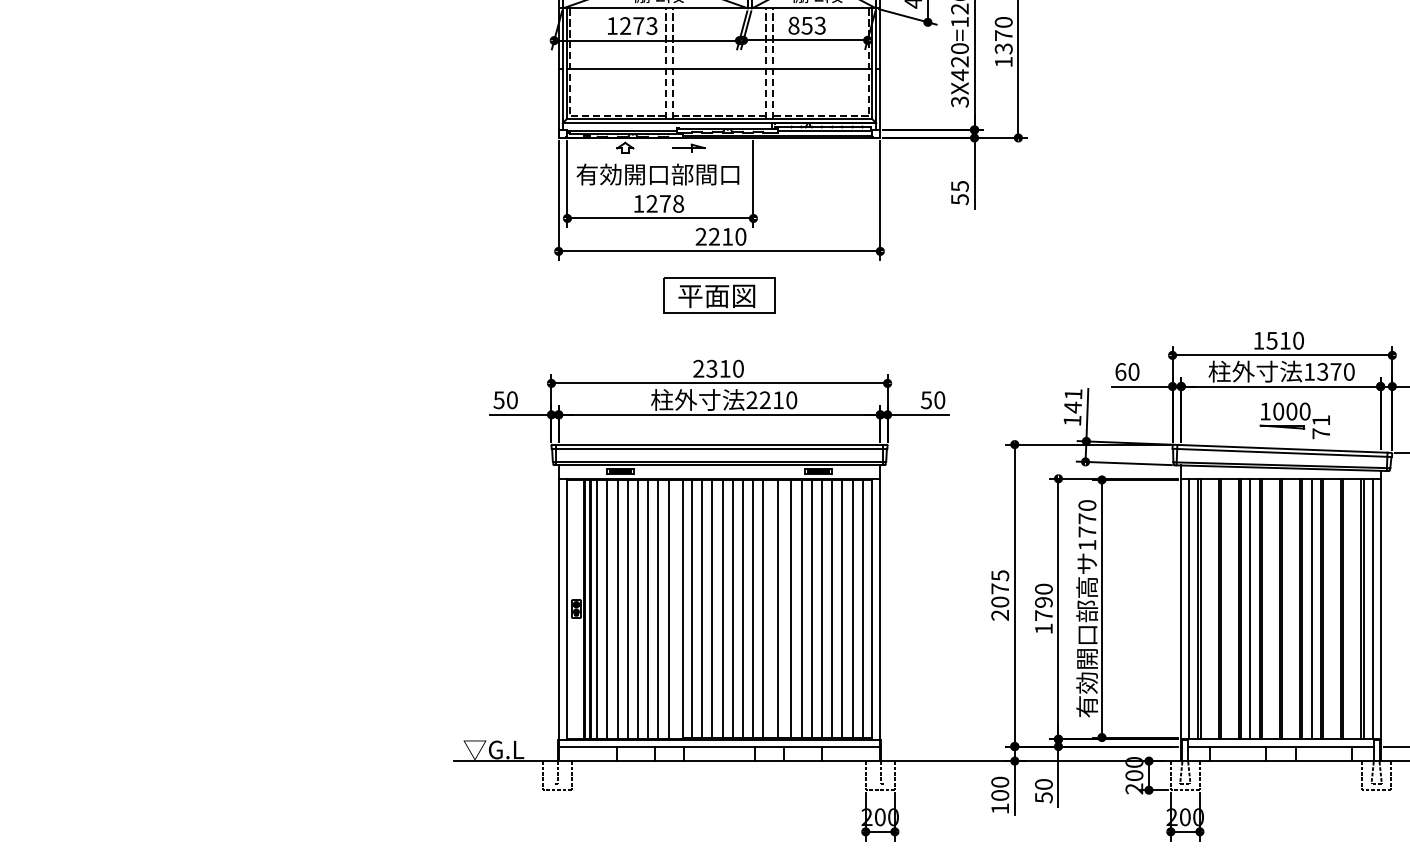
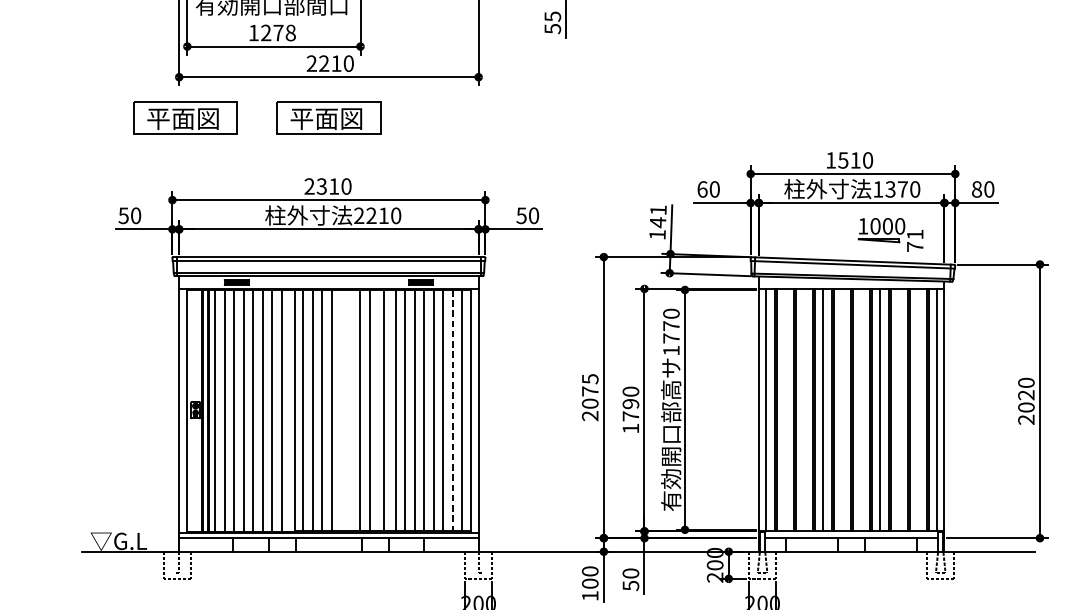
part: (565, 295) -> (185, 118), added
part: (1294, 420) -> (890, 234), moved
line: (732, 608) -> (341, 409), removed
line: (743, 608) -> (351, 409), removed
line: (852, 609) -> (452, 410), solid -> dashed

